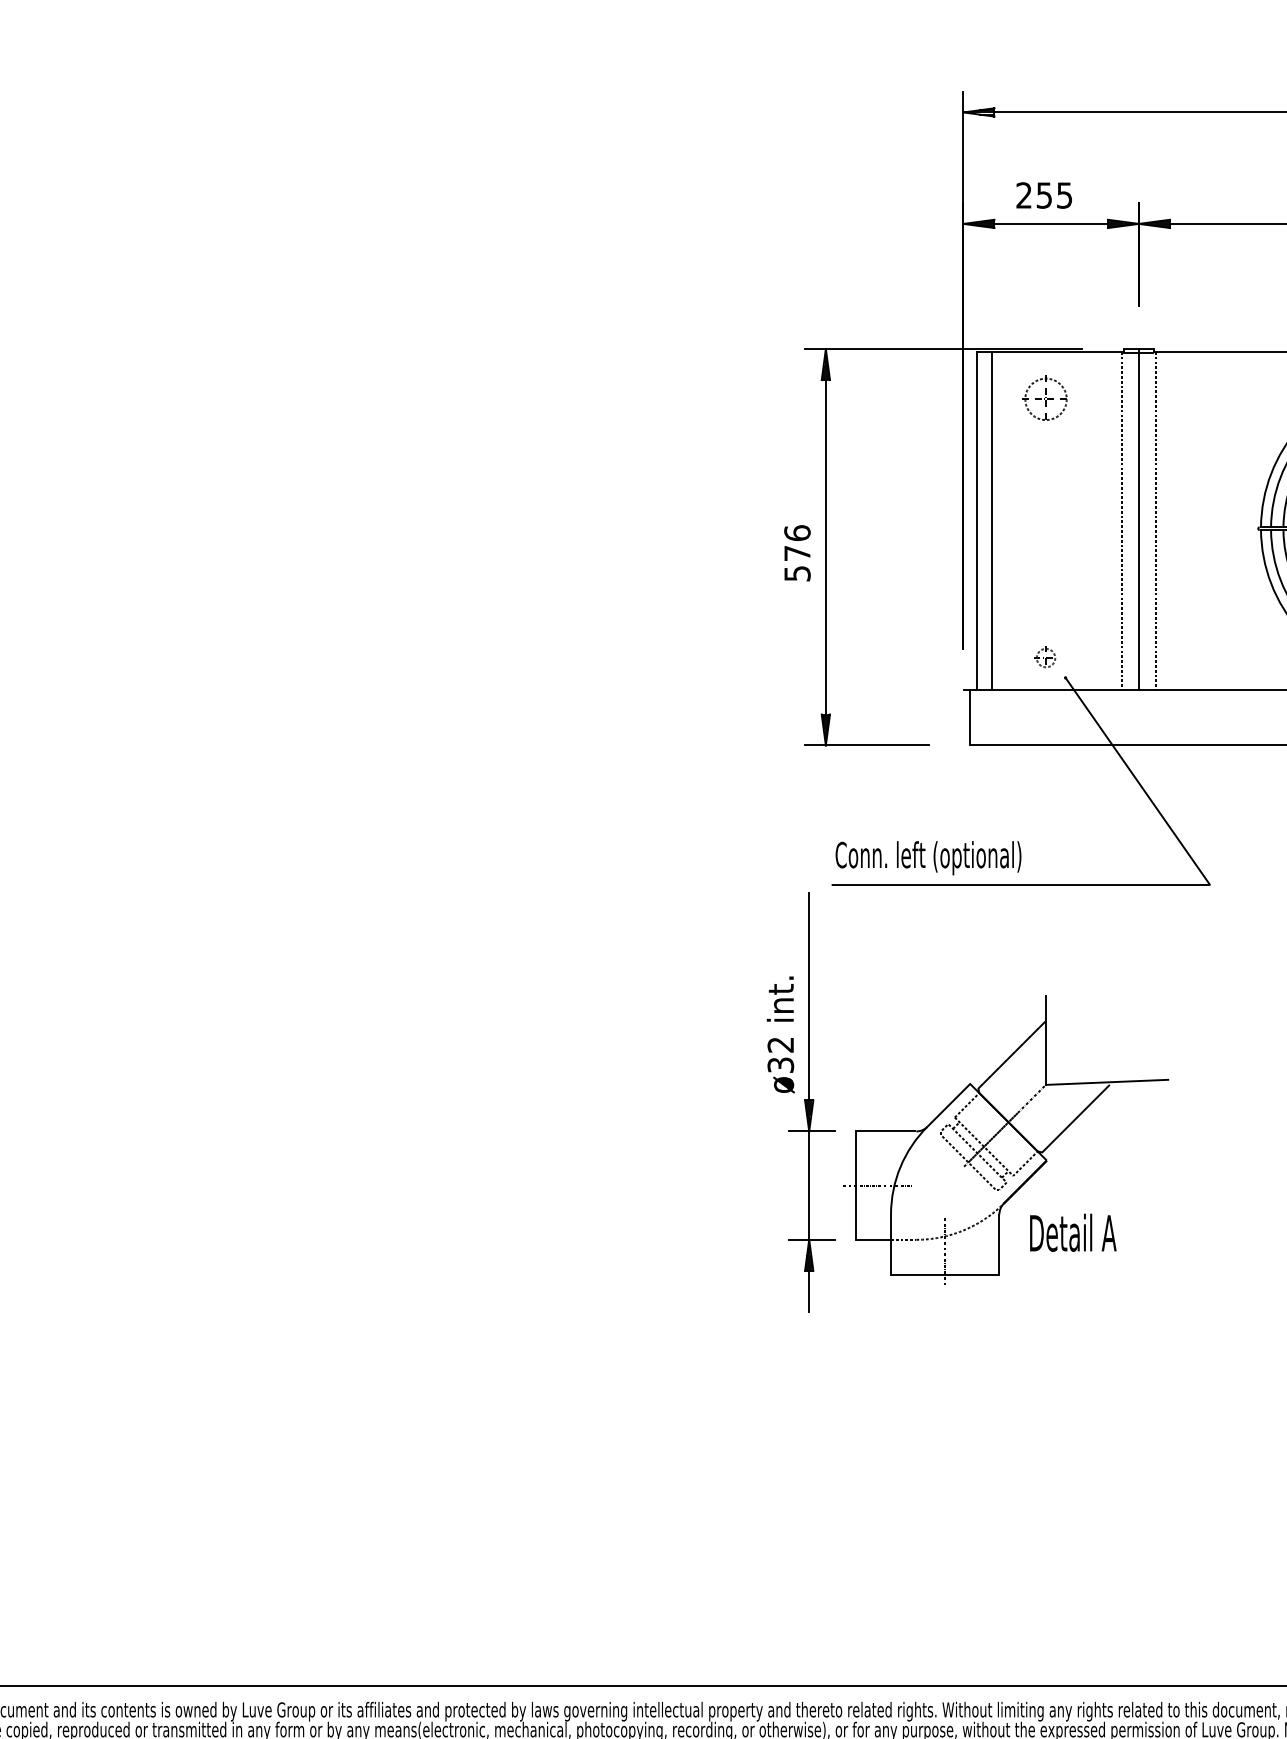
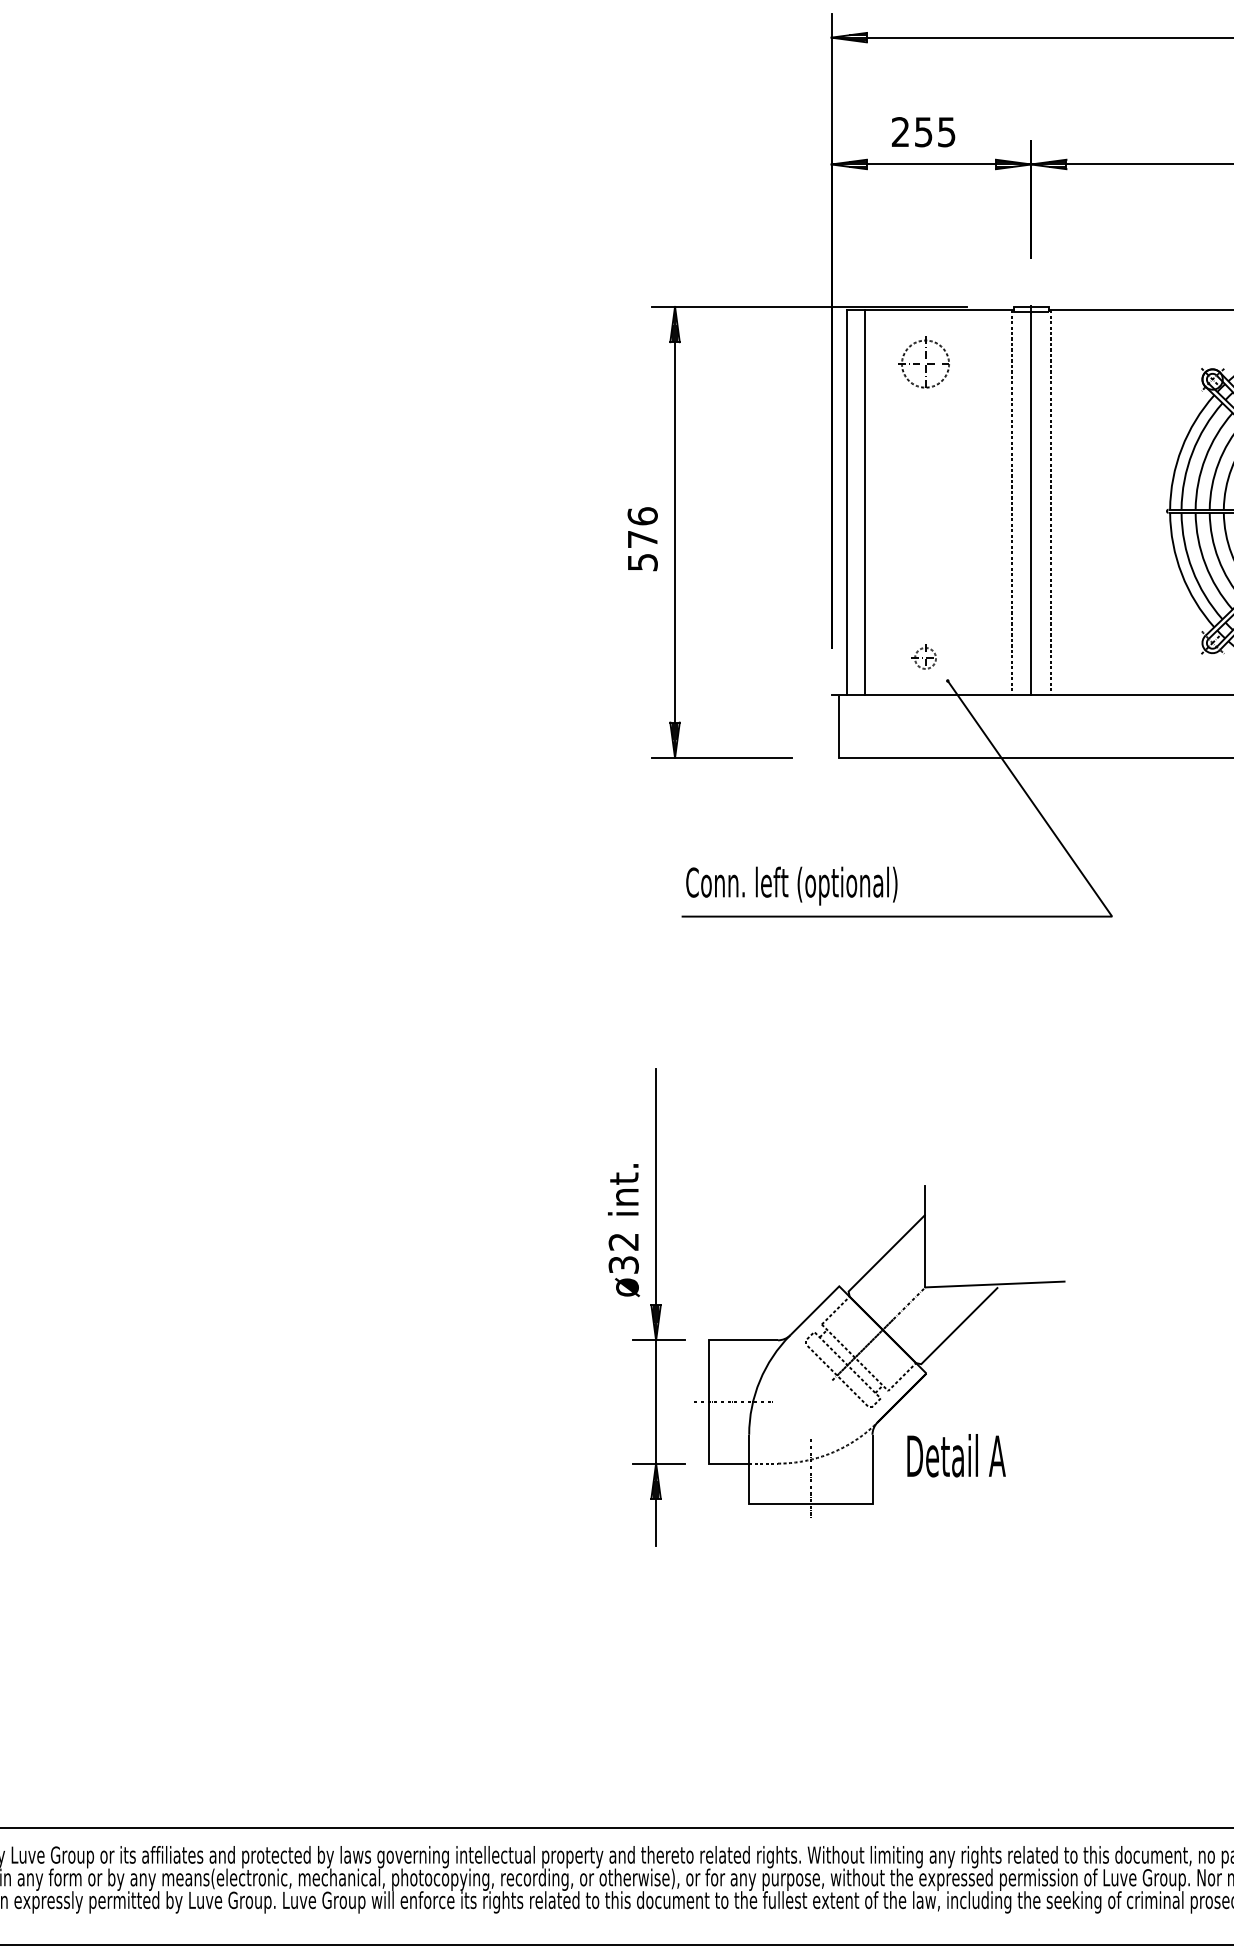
part: (967, 1102) -> (836, 1307), moved

